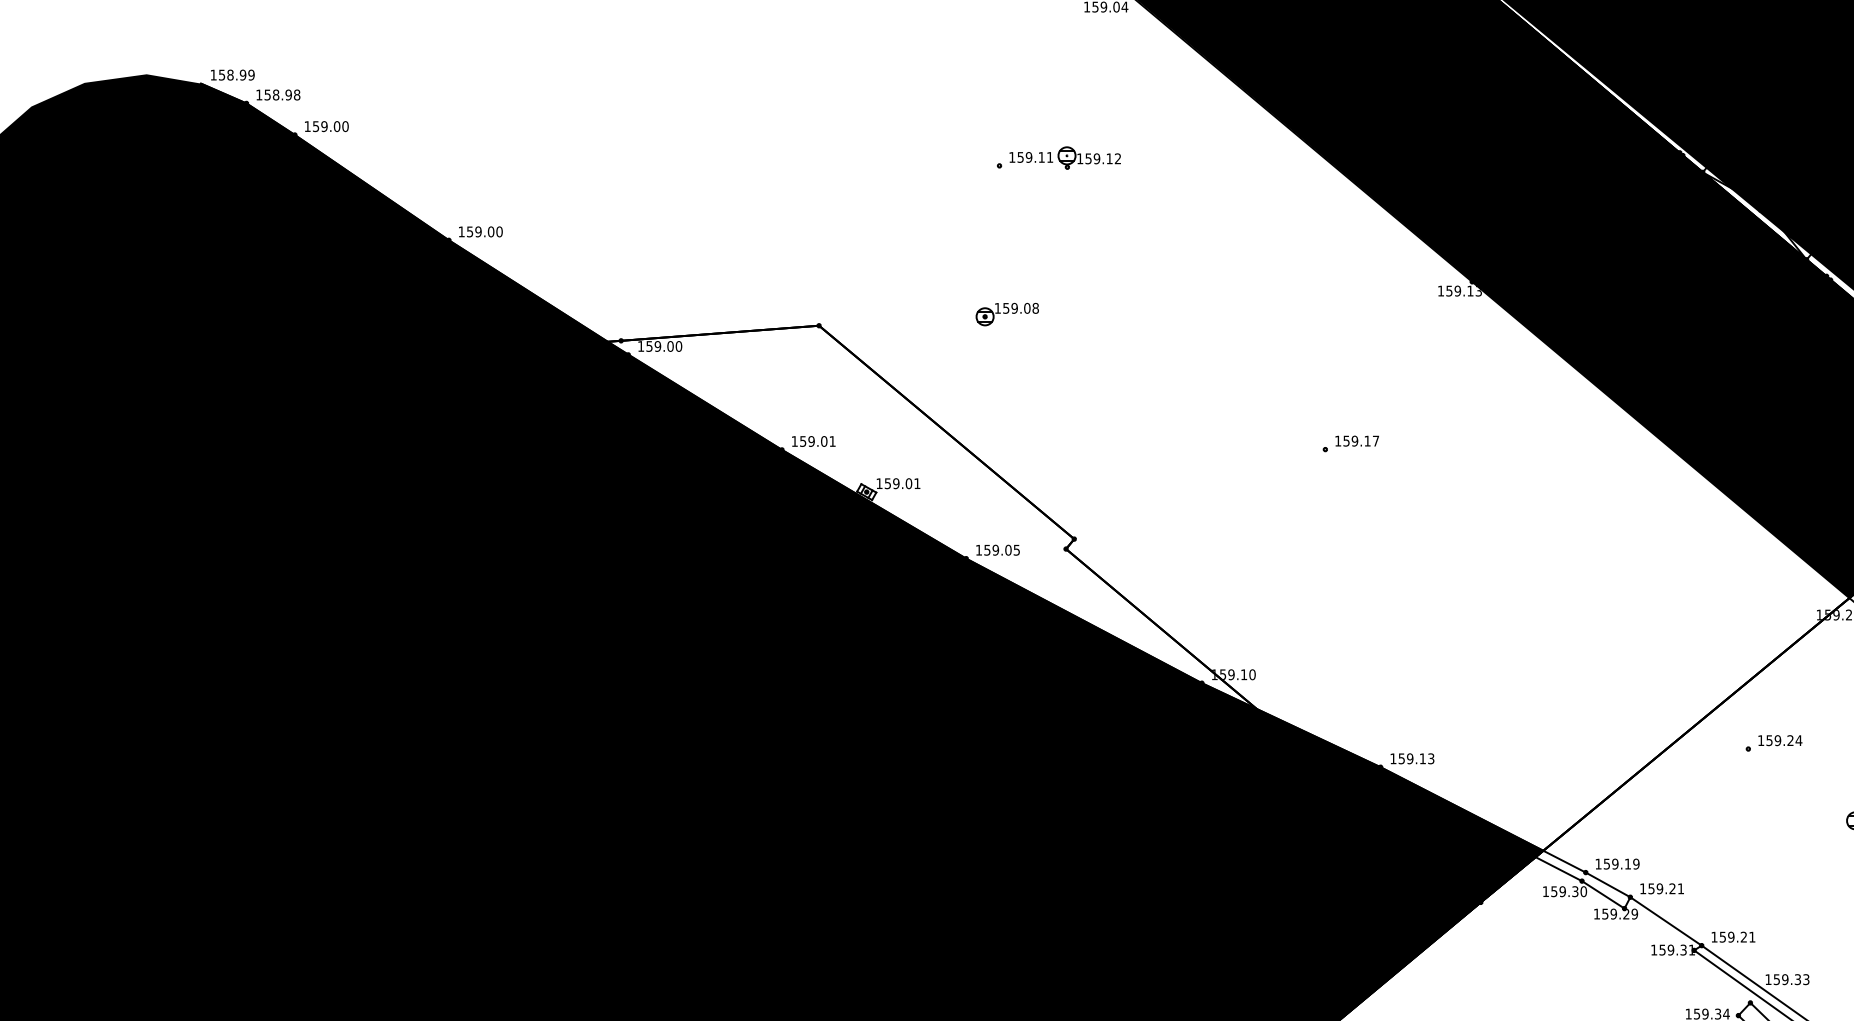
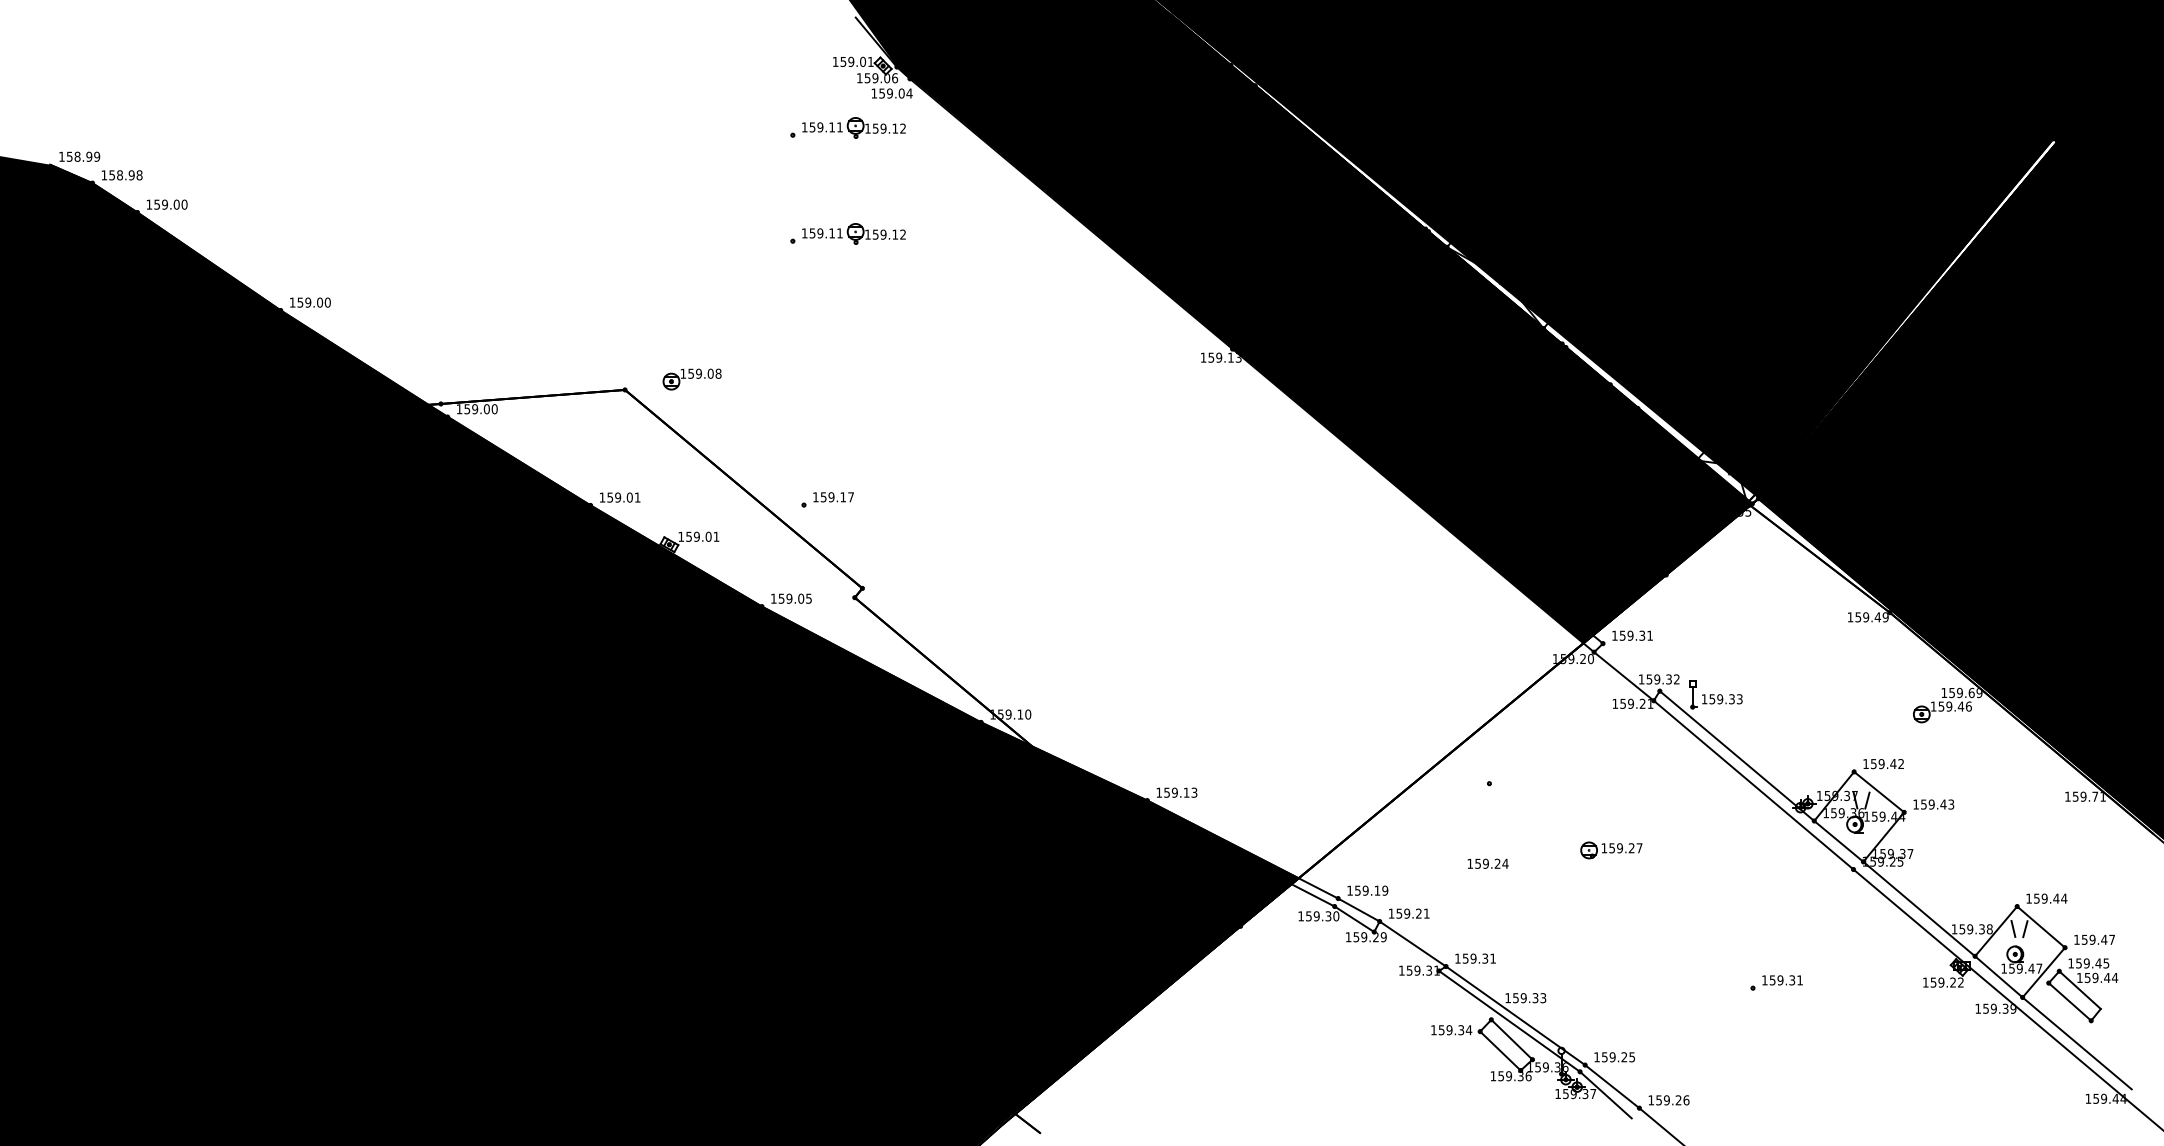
part: (1058, 43) -> (847, 127), added
part: (1006, 314) -> (691, 379), moved
part: (1350, 443) -> (827, 499), moved
text: (1779, 740) -> (1487, 863), moved
text: (1744, 937) -> (1485, 958), 159.21 -> 159.31

